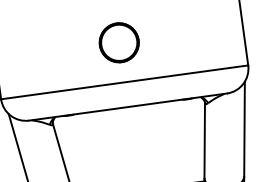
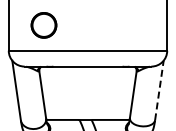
part: (118, 43) -> (43, 25), moved
line: (244, 129) -> (159, 90), solid -> dashed

